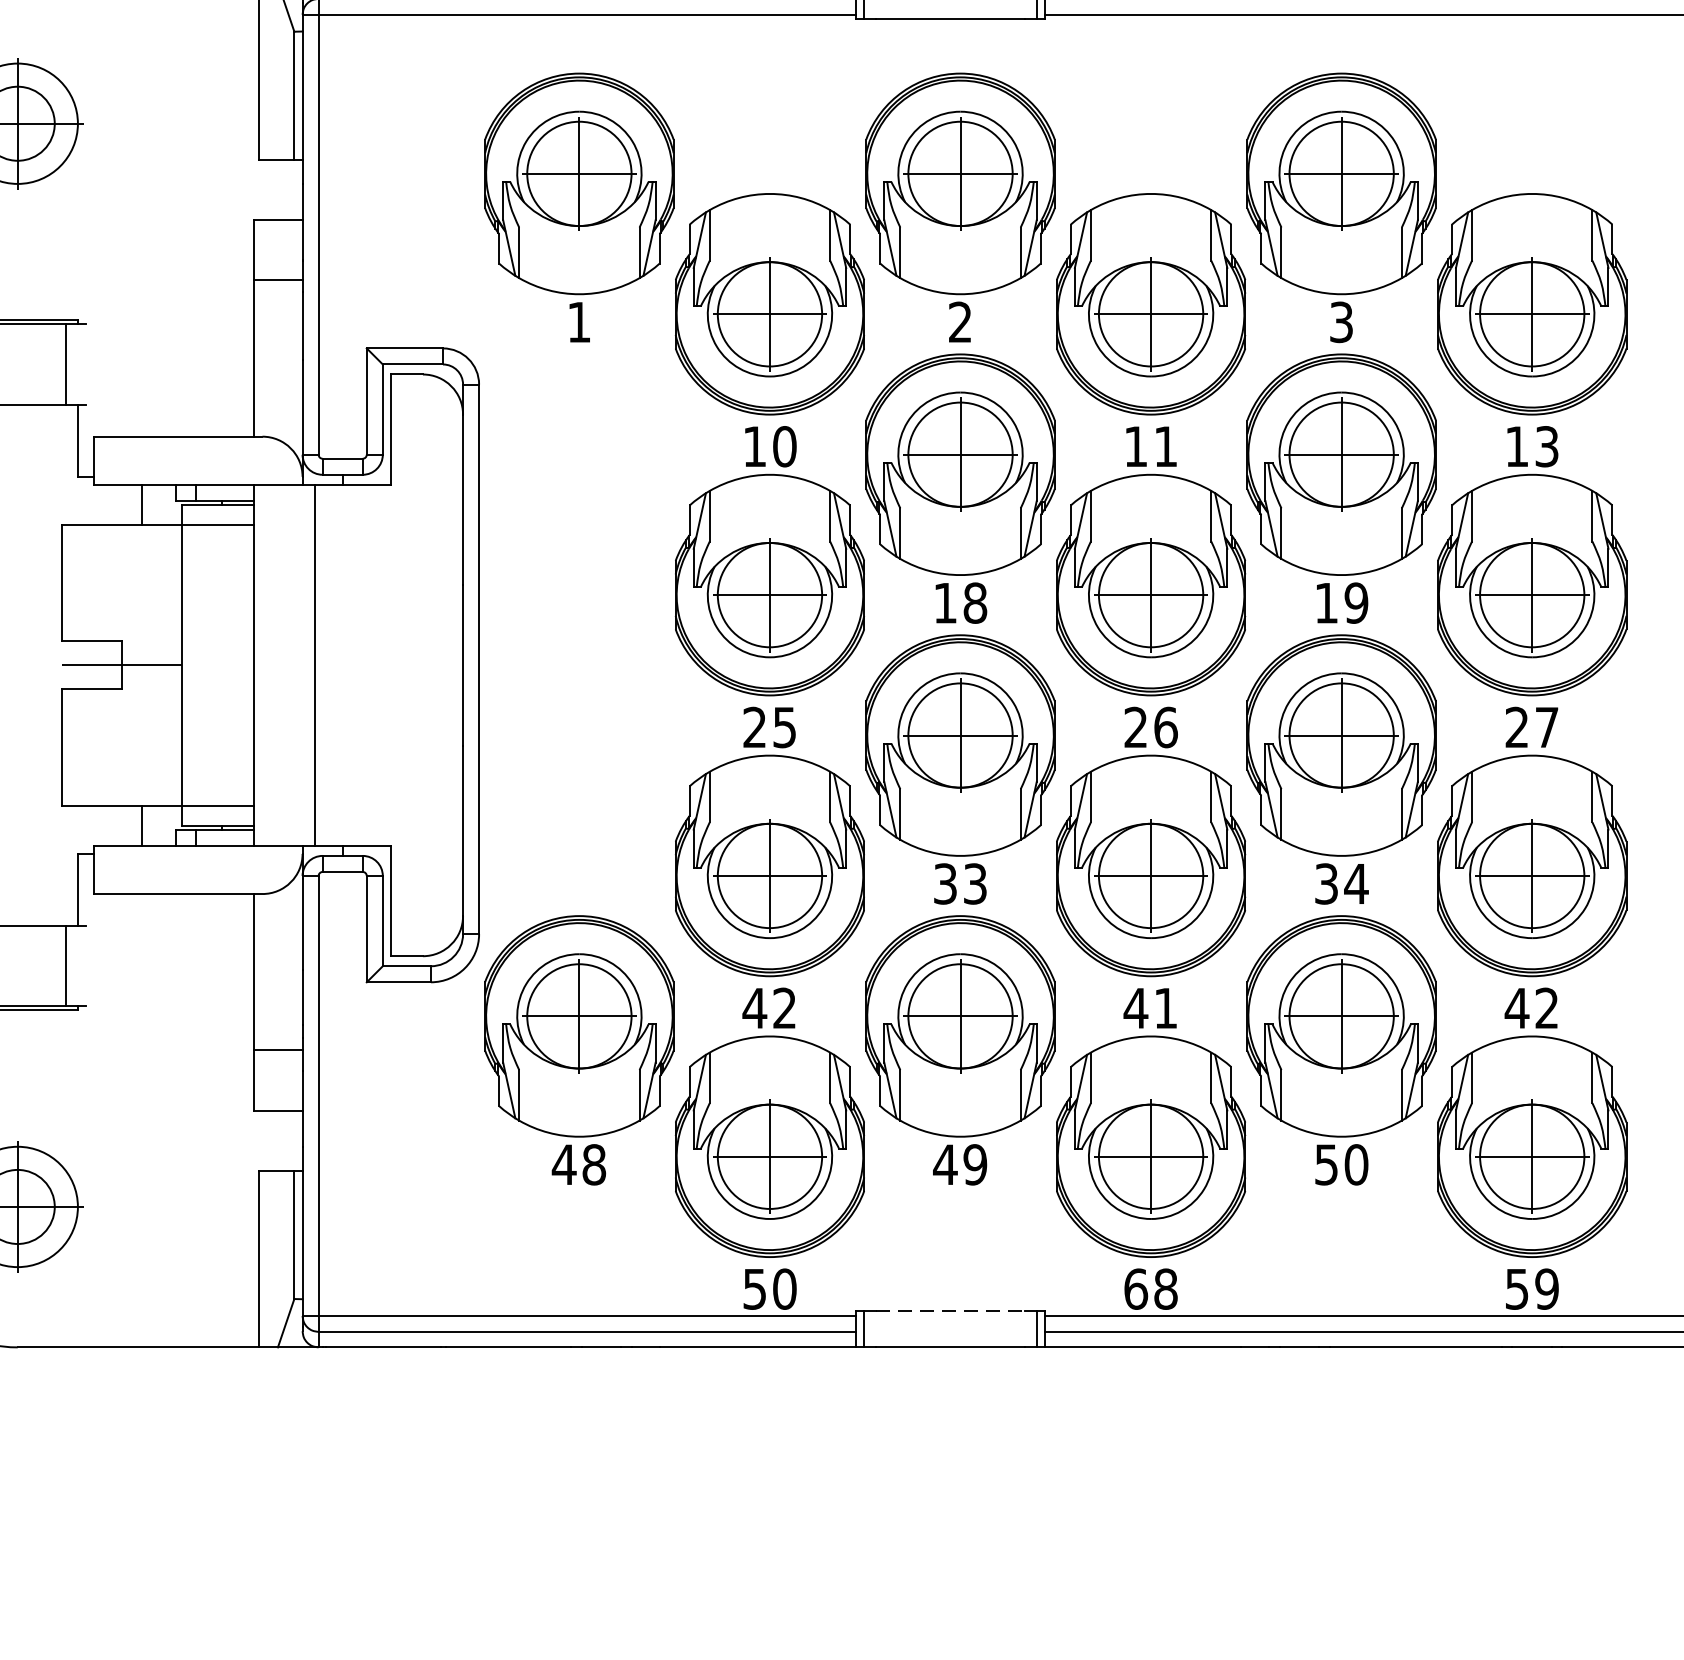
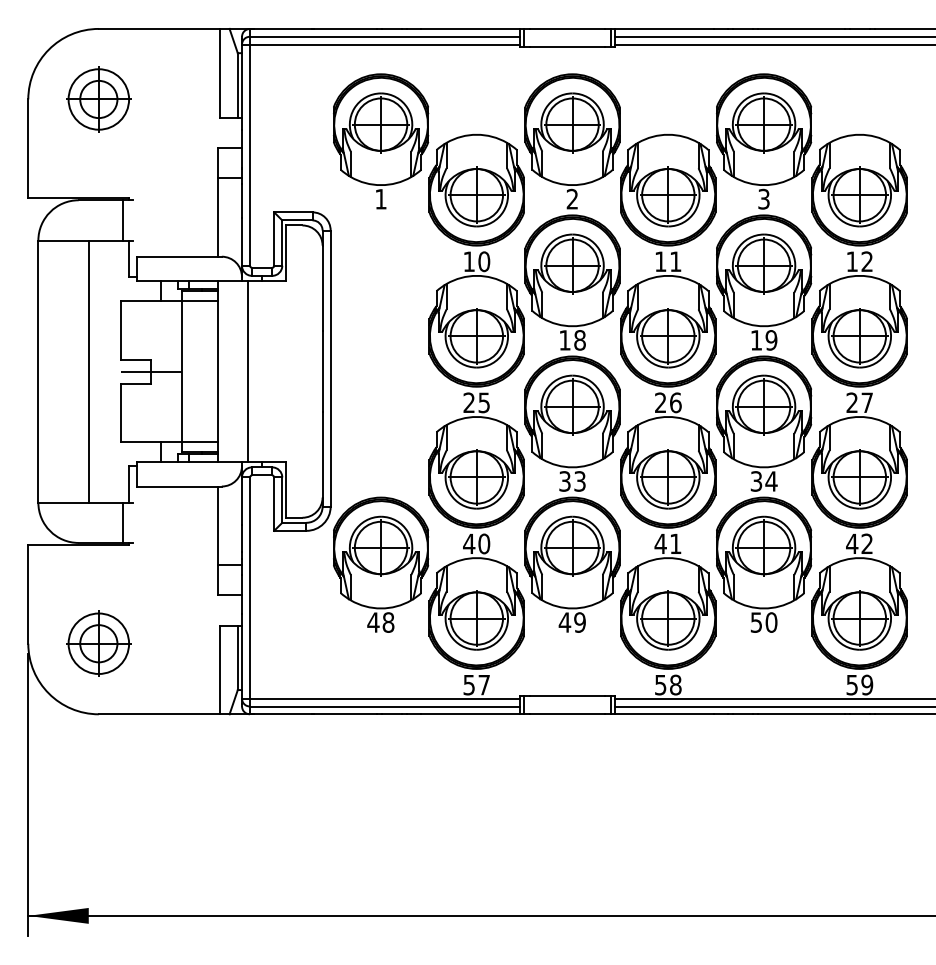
text: (1545, 446) -> (866, 261), 13 -> 12
text: (785, 1007) -> (484, 543), 42 -> 40
text: (785, 1288) -> (484, 684), 50 -> 57
text: (1135, 1288) -> (660, 684), 68 -> 58
line: (952, 1311) -> (568, 696), dashed -> solid

